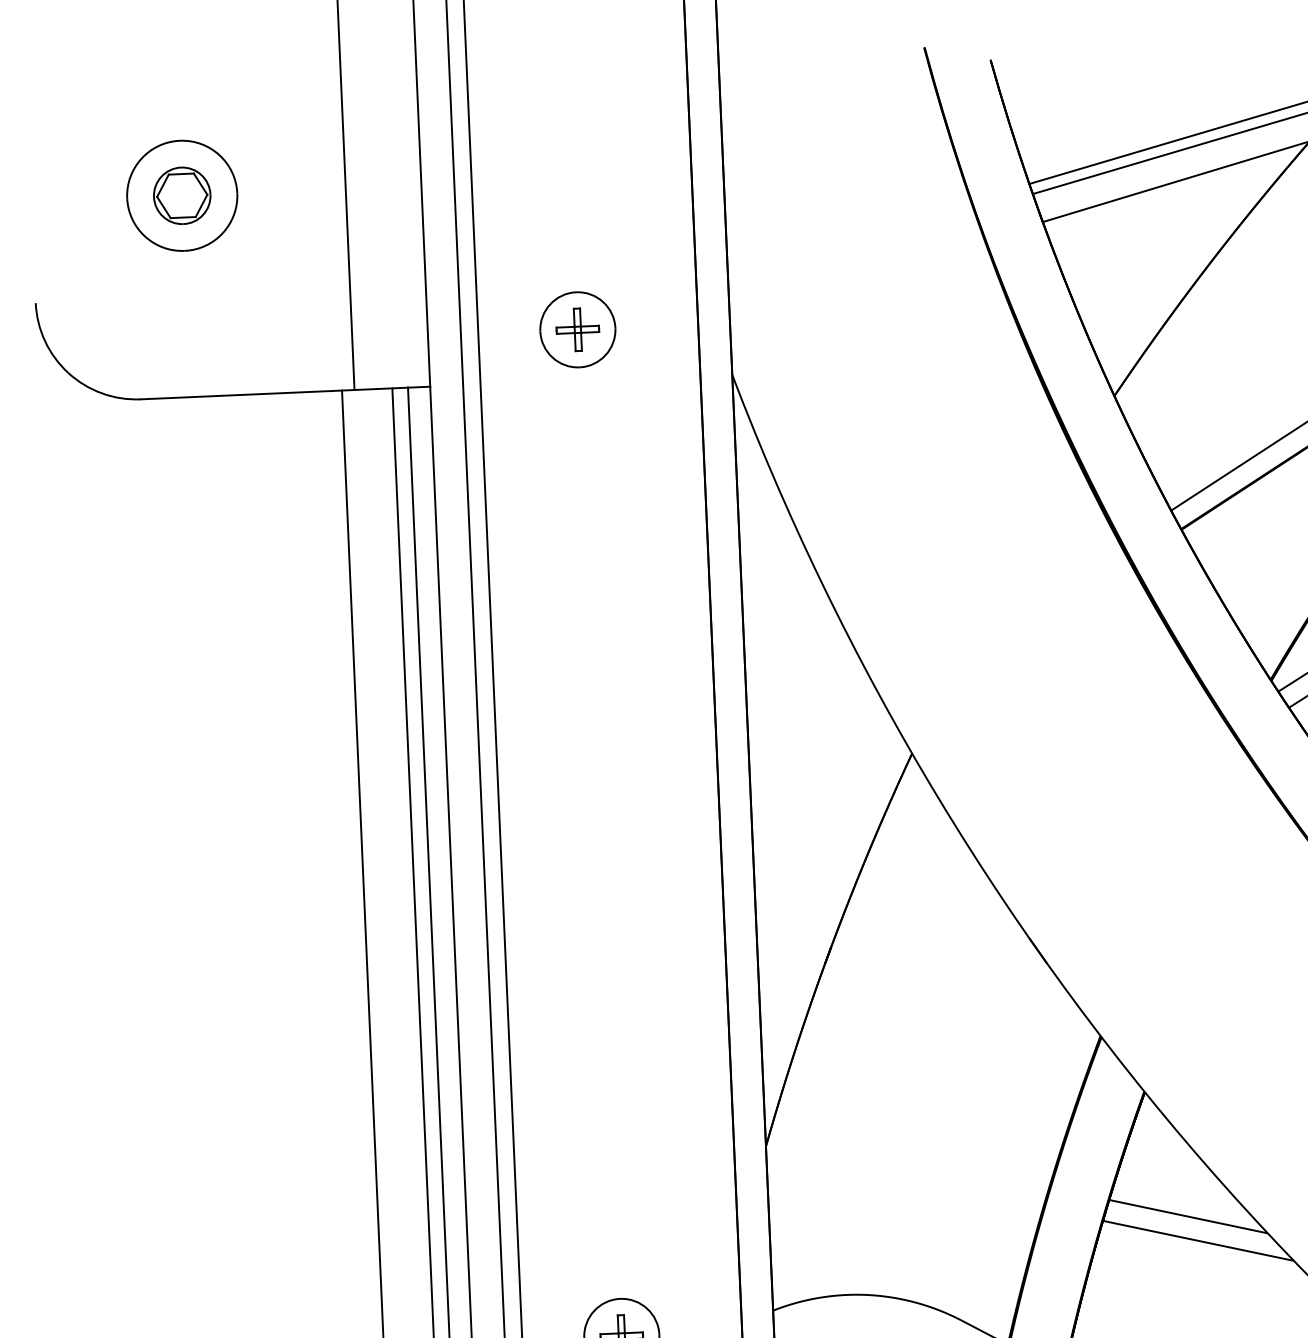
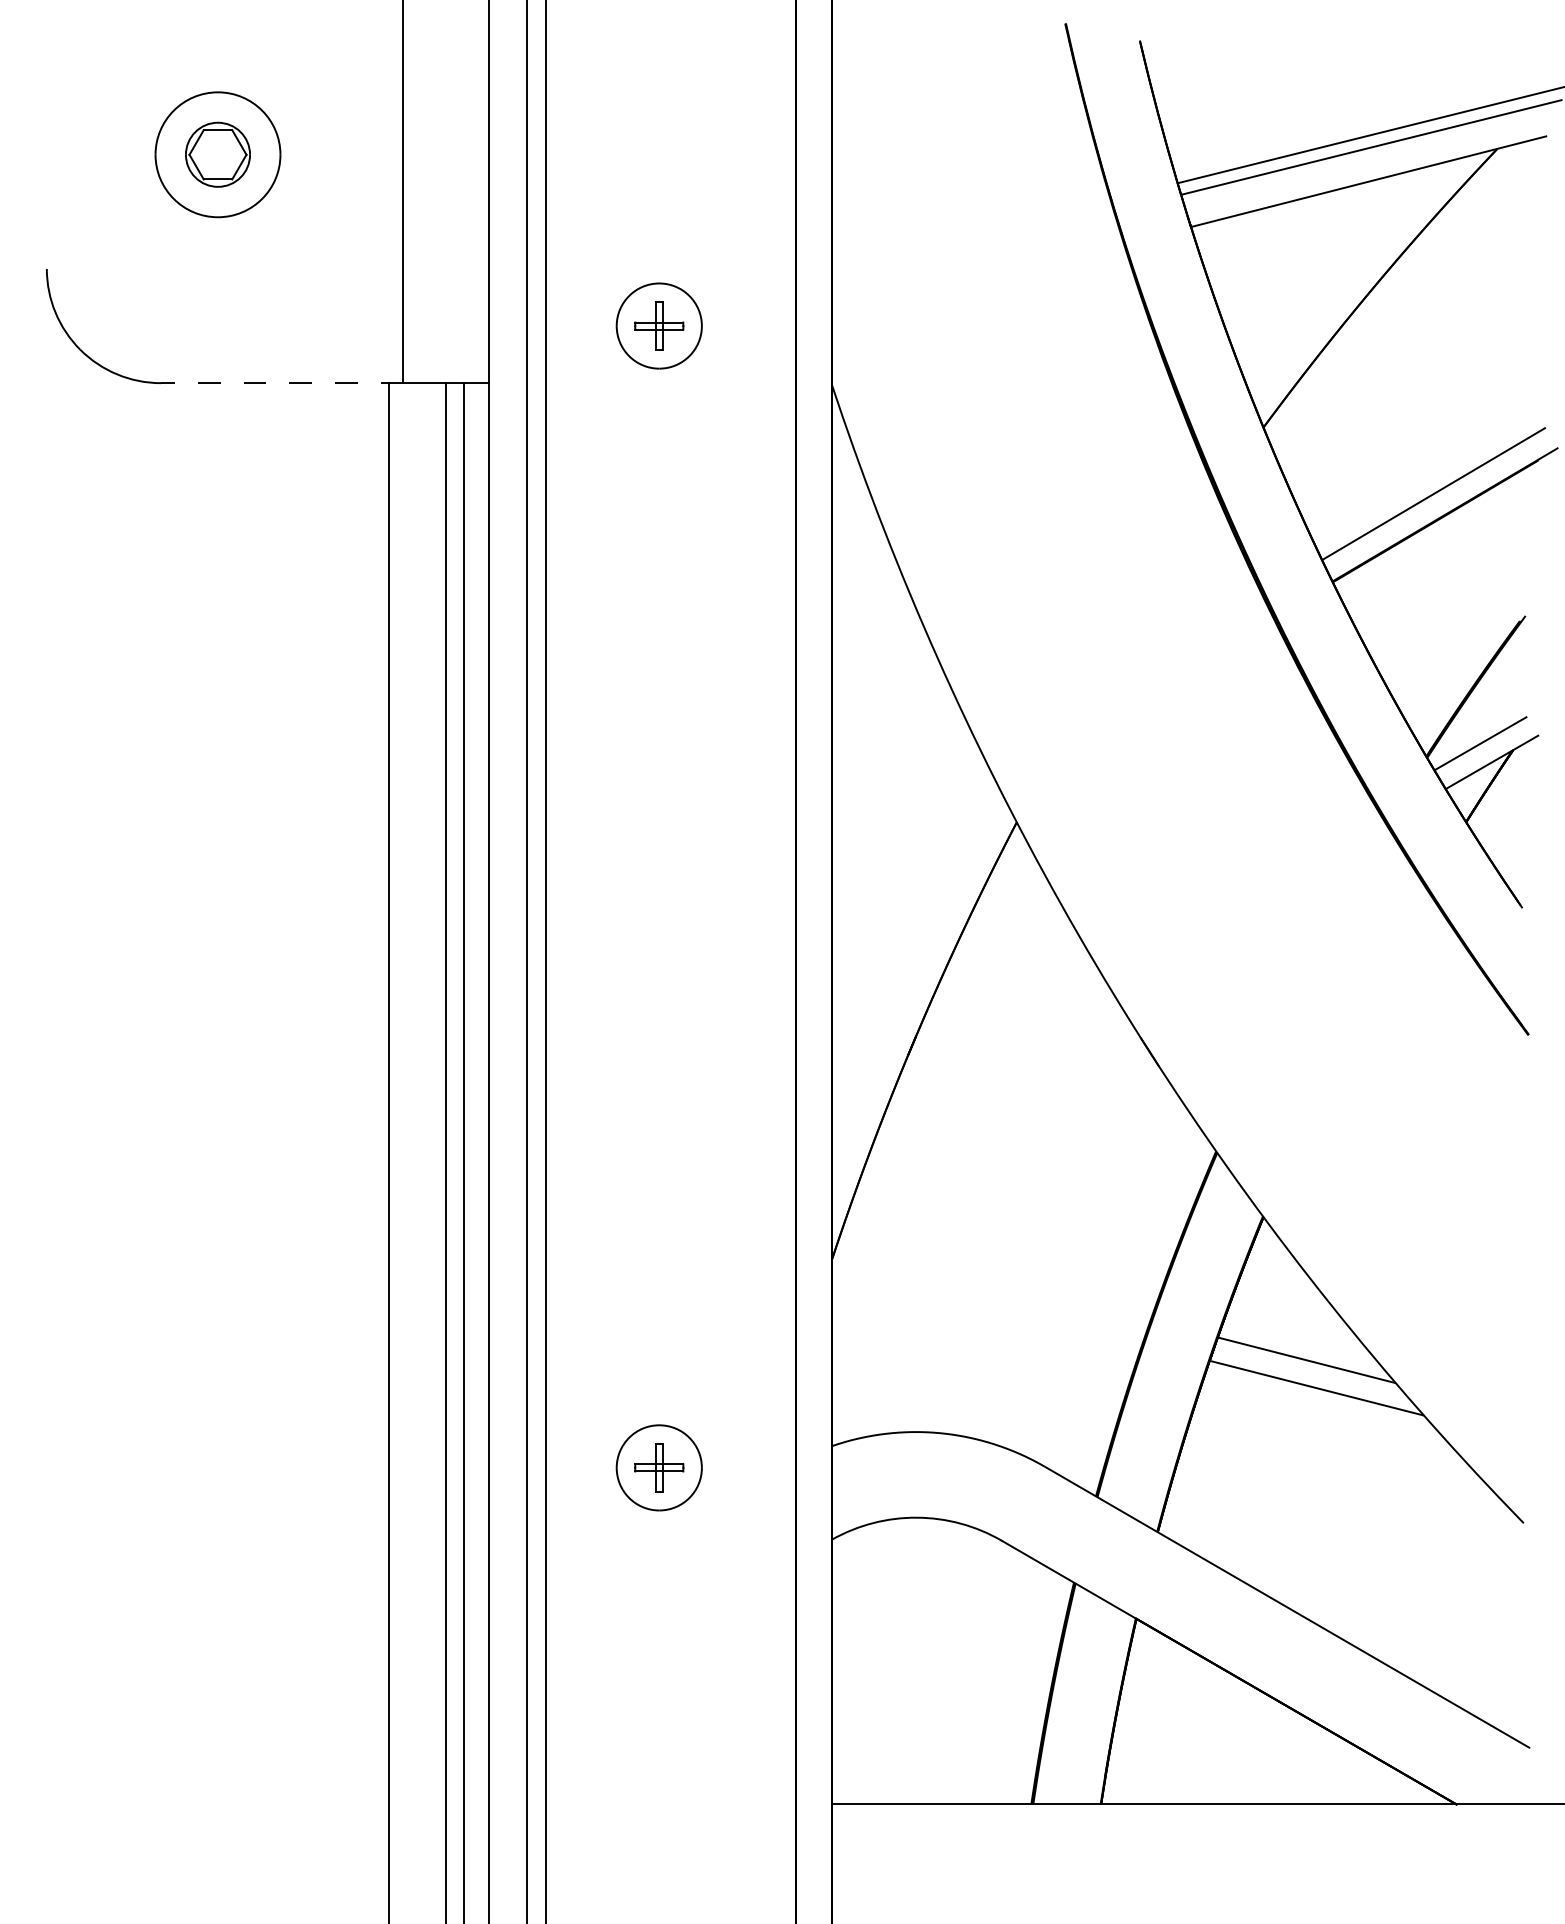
line: (247, 395) -> (281, 383), solid -> dashed

